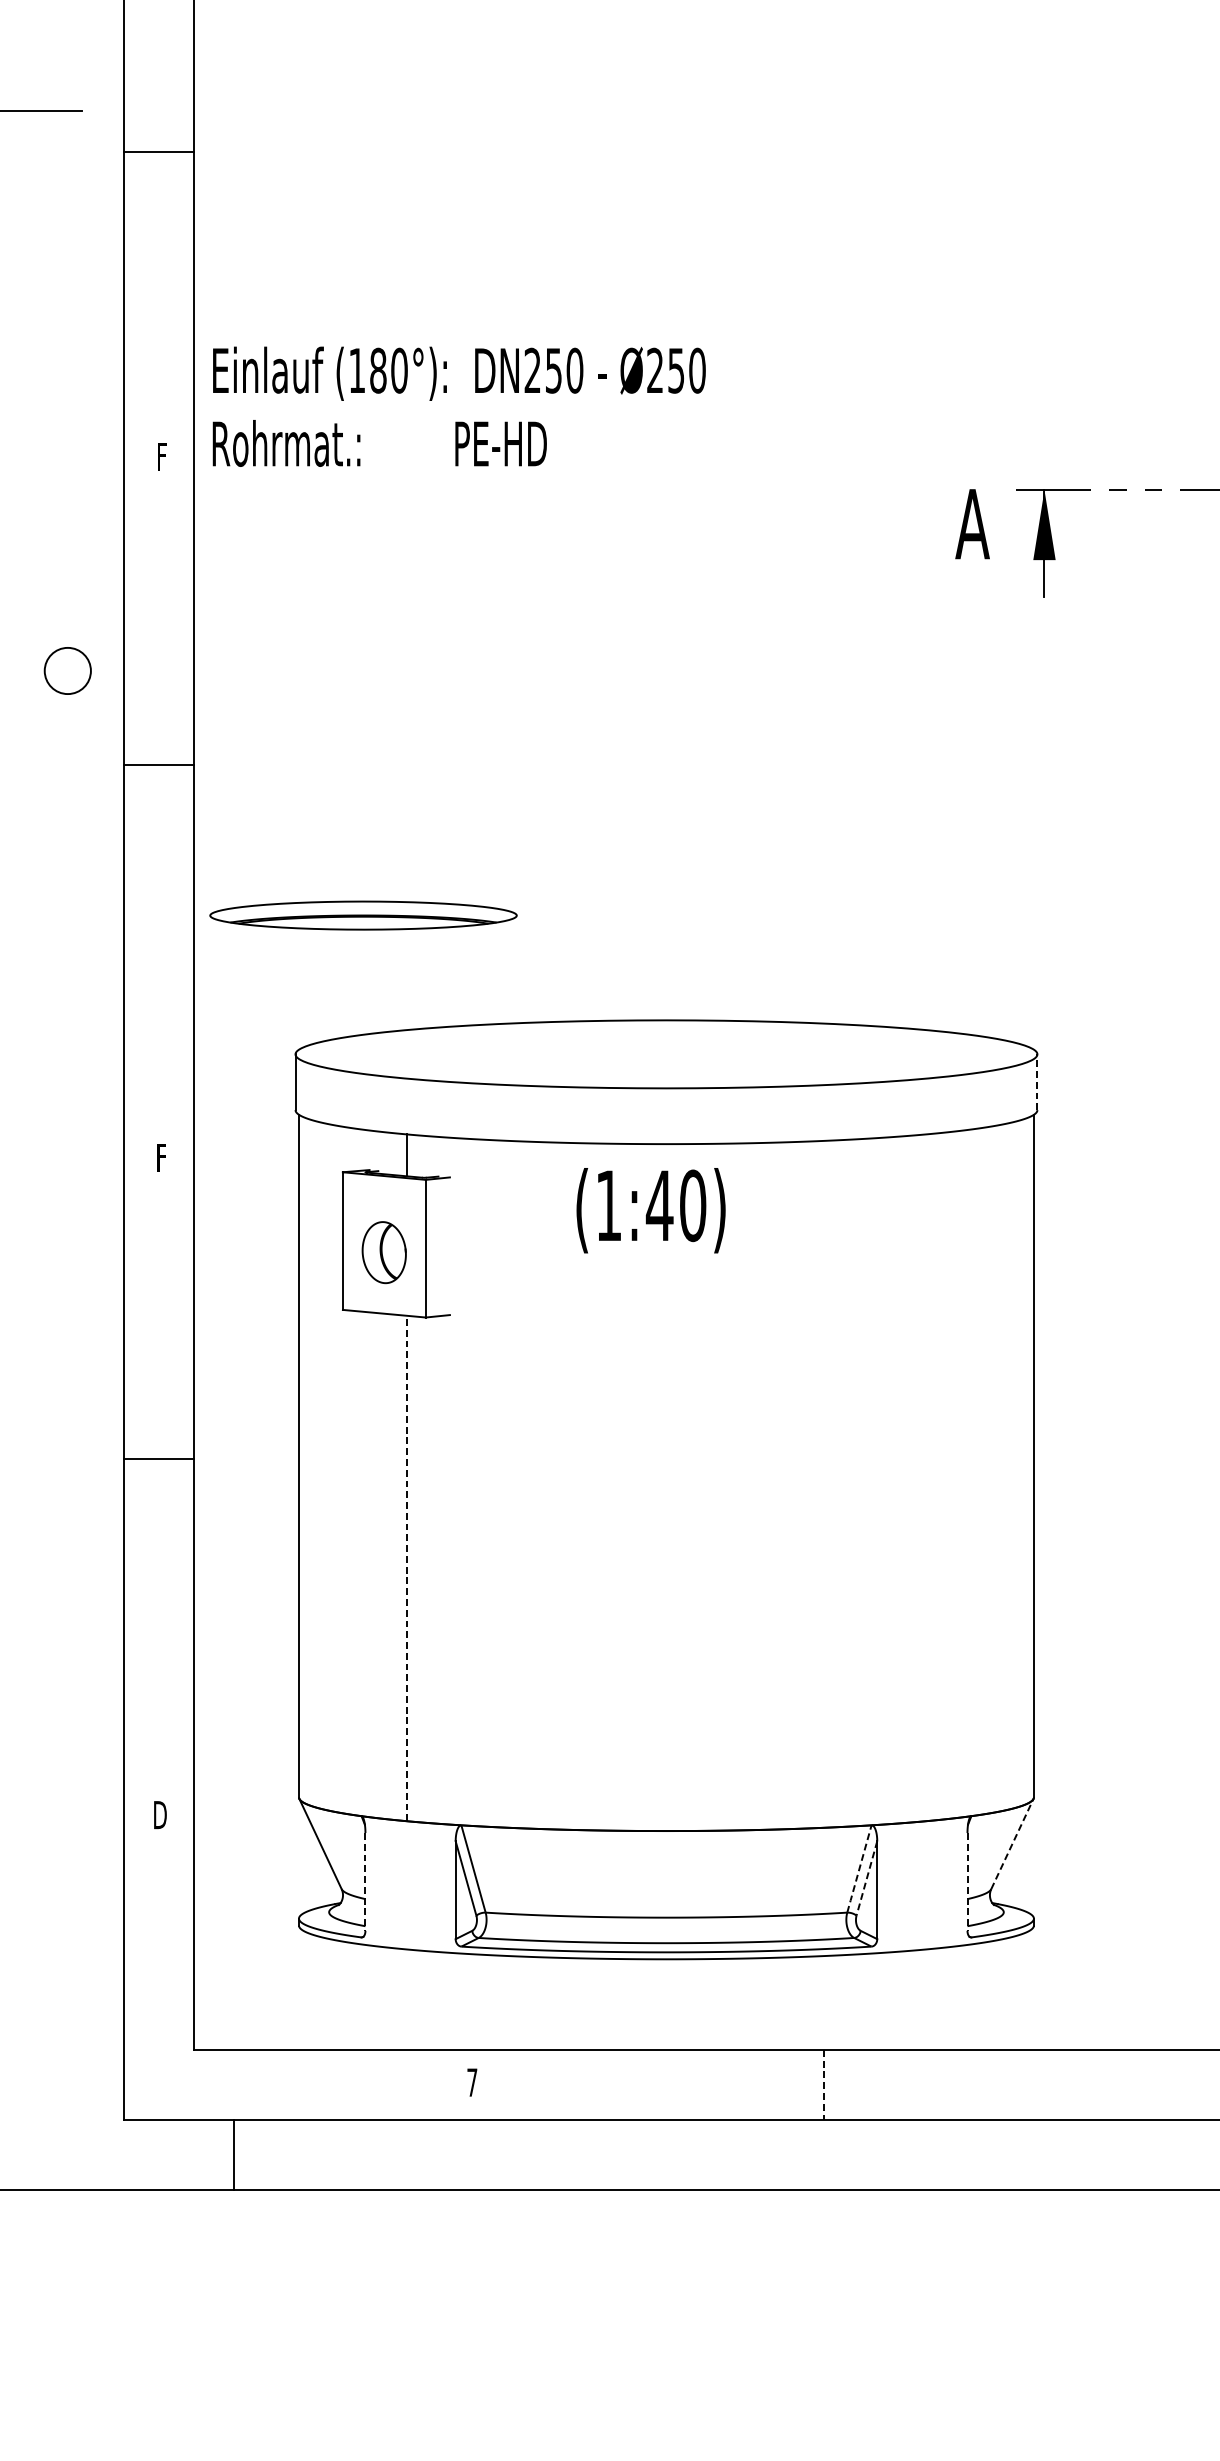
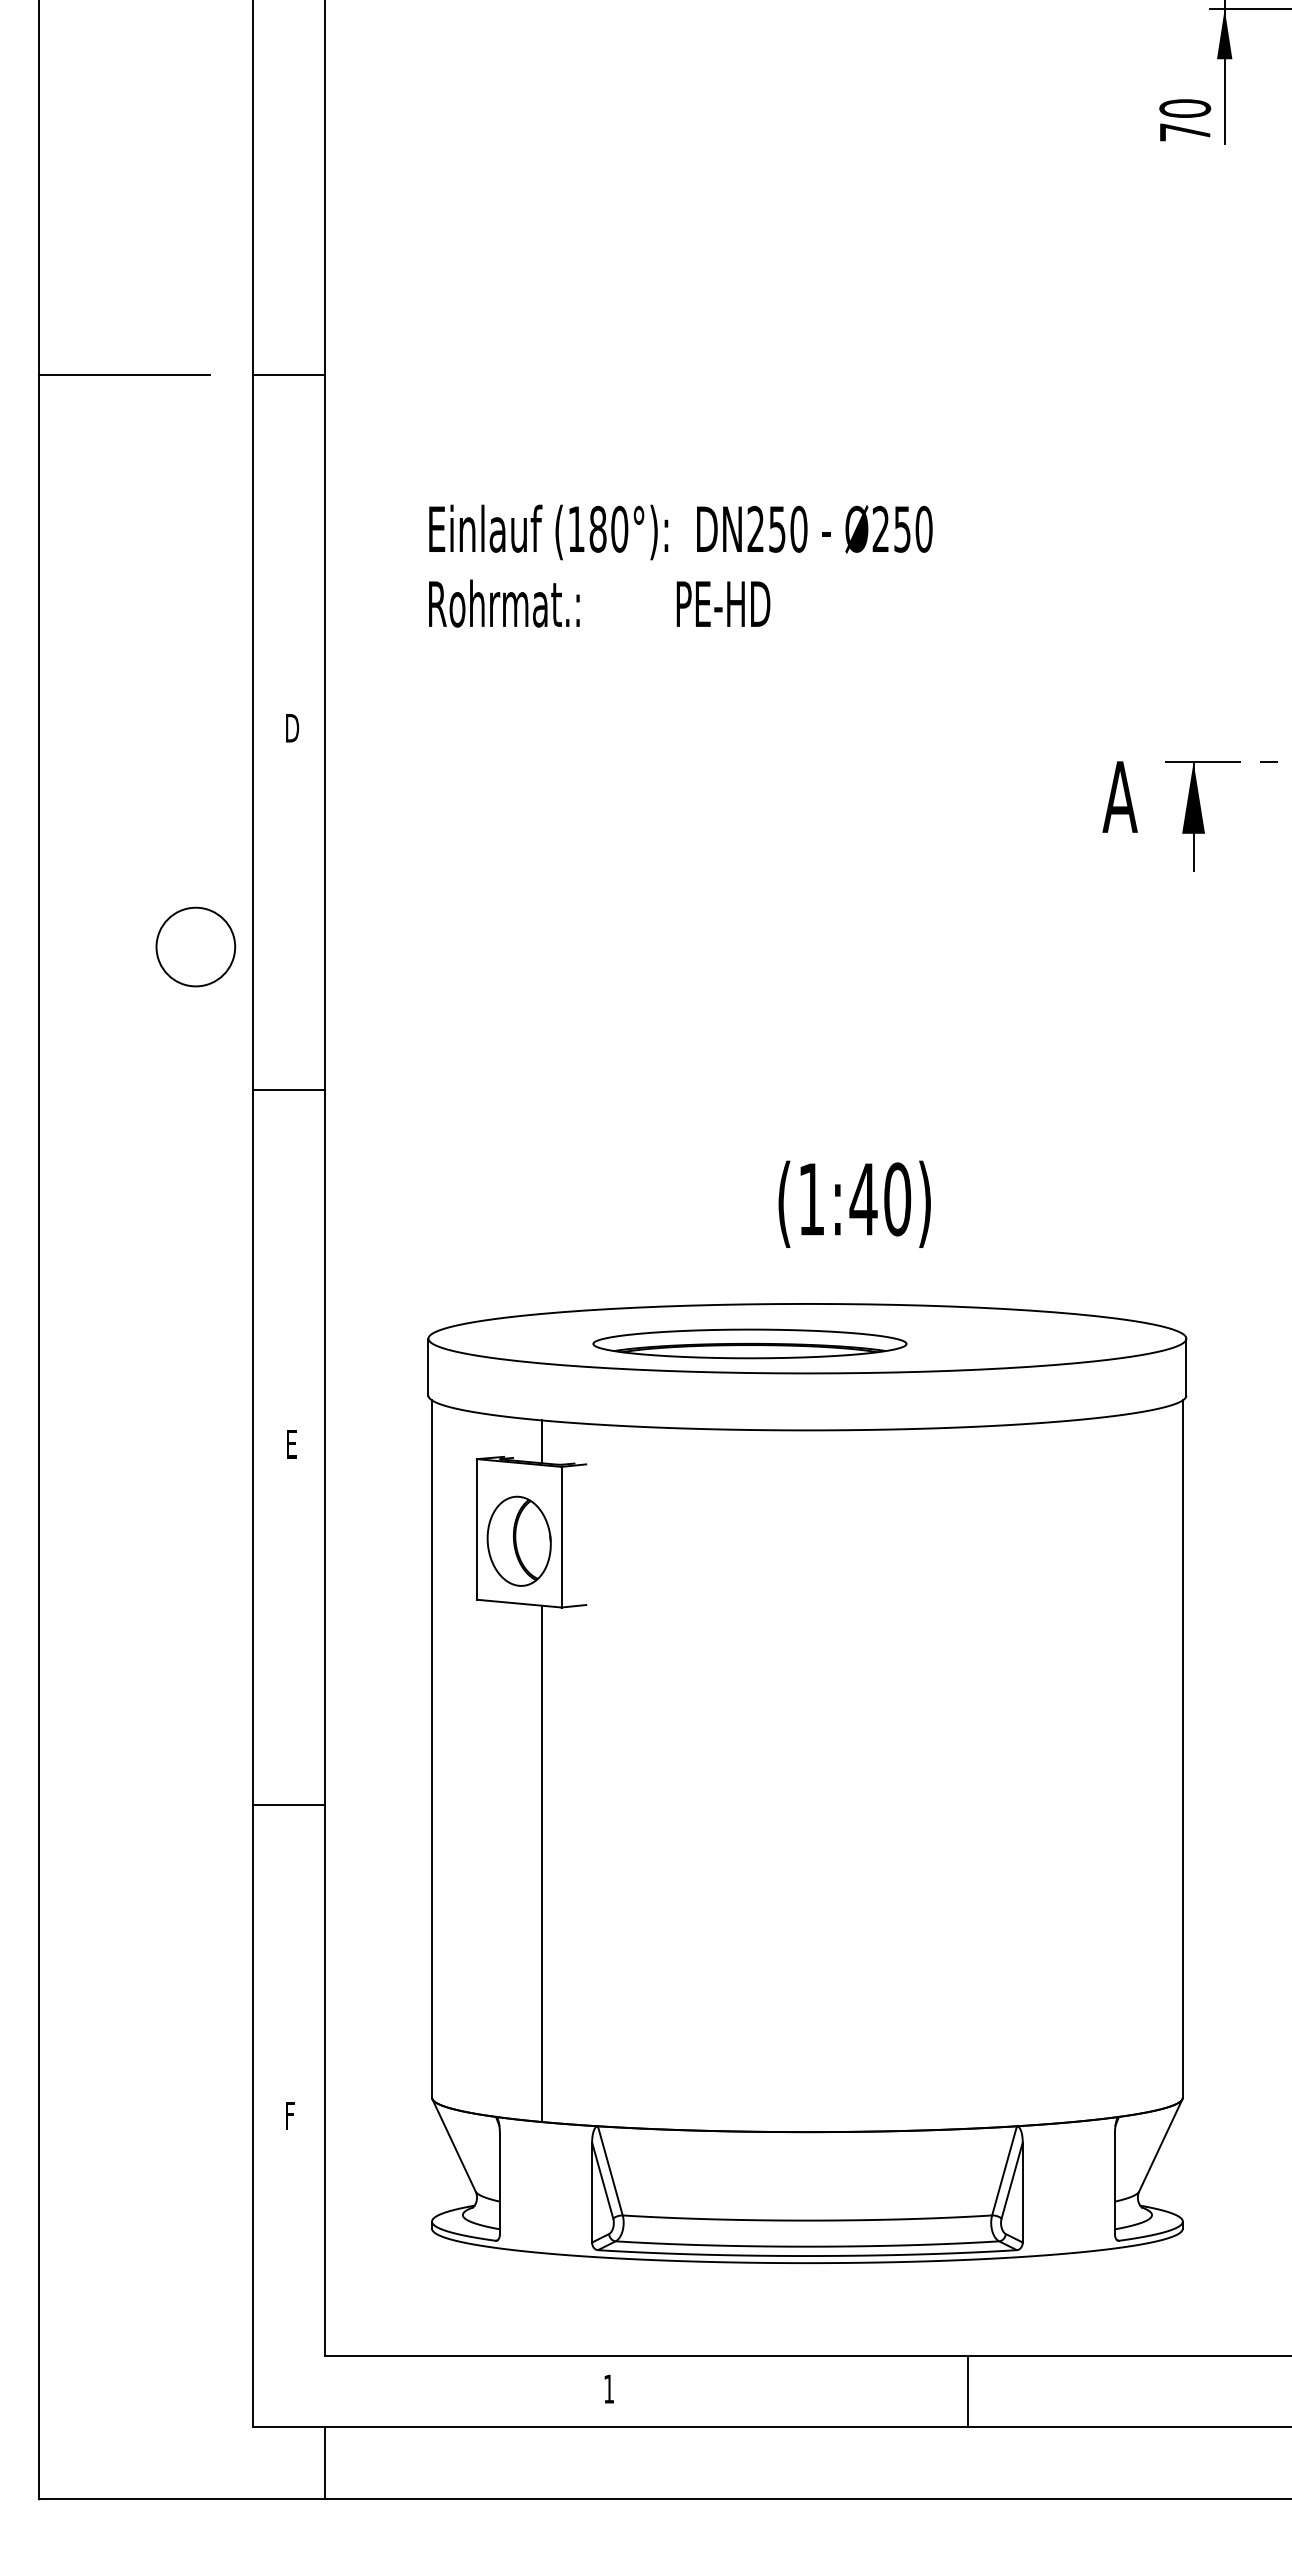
line: (158, 152) -> (288, 375), moved
text: (459, 406) -> (680, 565), moved
text: (162, 457) -> (292, 728), F -> D
circle: (67, 670) -> (195, 946), size x1.67
line: (158, 765) -> (288, 1090), moved
part: (363, 915) -> (749, 1343), moved
line: (1037, 1081) -> (1186, 1366), dashed -> solid
text: (162, 1157) -> (292, 1444), F -> E
text: (650, 1209) -> (854, 1203), moved
part: (383, 1251) -> (518, 1540), size x1.43
line: (158, 1459) -> (288, 1805), moved
line: (406, 1568) -> (541, 1863), dashed -> solid
text: (160, 1814) -> (290, 2115), D -> F
line: (1012, 1844) -> (1160, 2145), dashed -> solid
line: (859, 1868) -> (1004, 2170), dashed -> solid
line: (867, 1879) -> (1012, 2181), dashed -> solid
line: (365, 1882) -> (499, 2184), dashed -> solid
line: (967, 1882) -> (1114, 2184), dashed -> solid
text: (472, 2082) -> (609, 2388), 7 -> 1
line: (824, 2084) -> (968, 2391), dashed -> solid
line: (233, 2154) -> (324, 2462), moved

